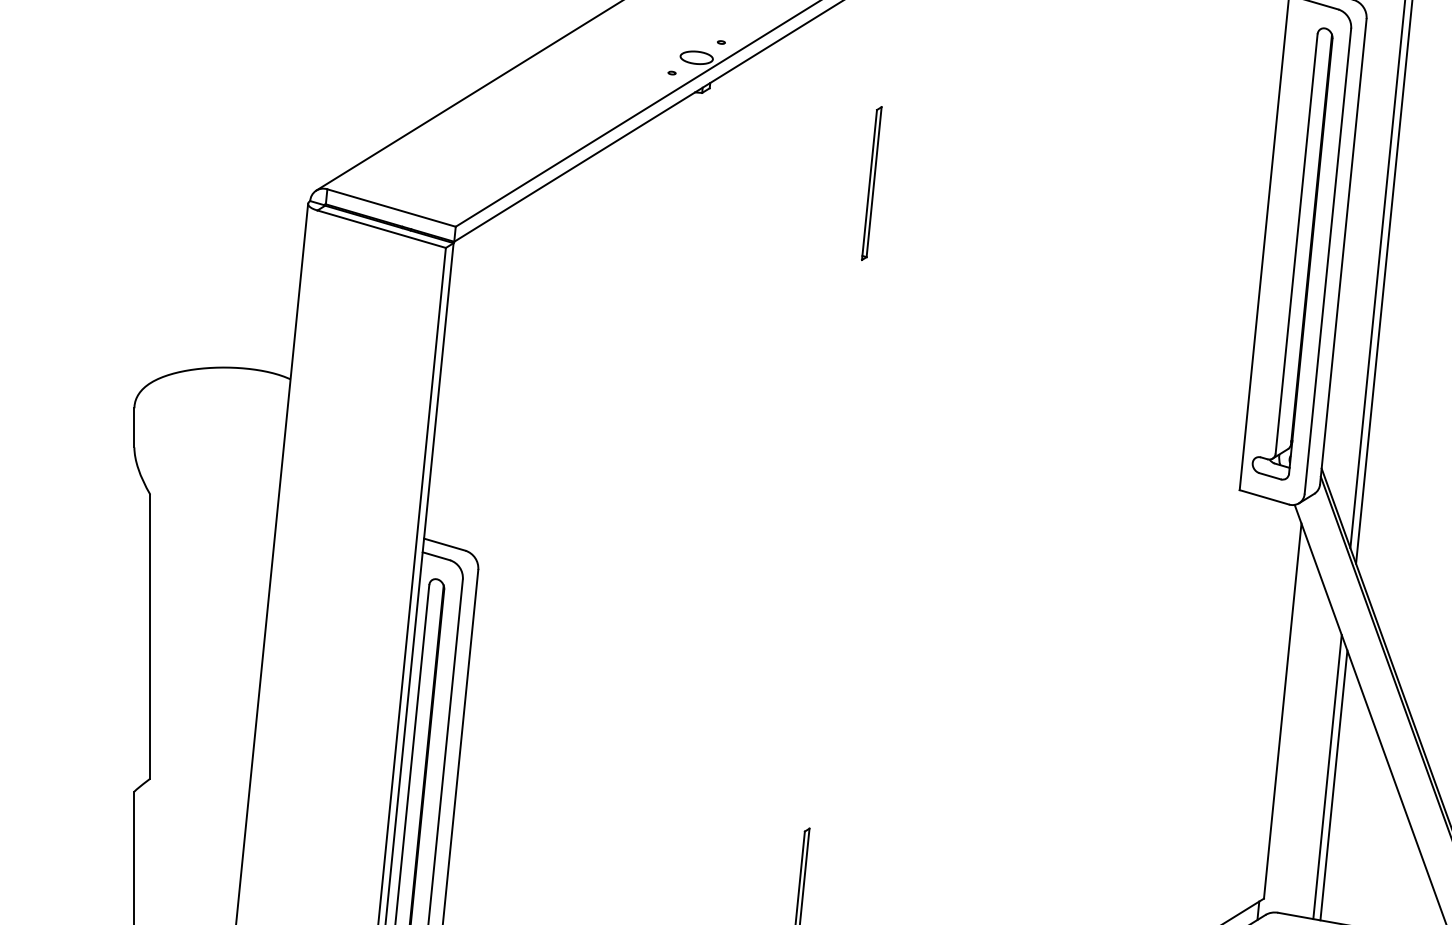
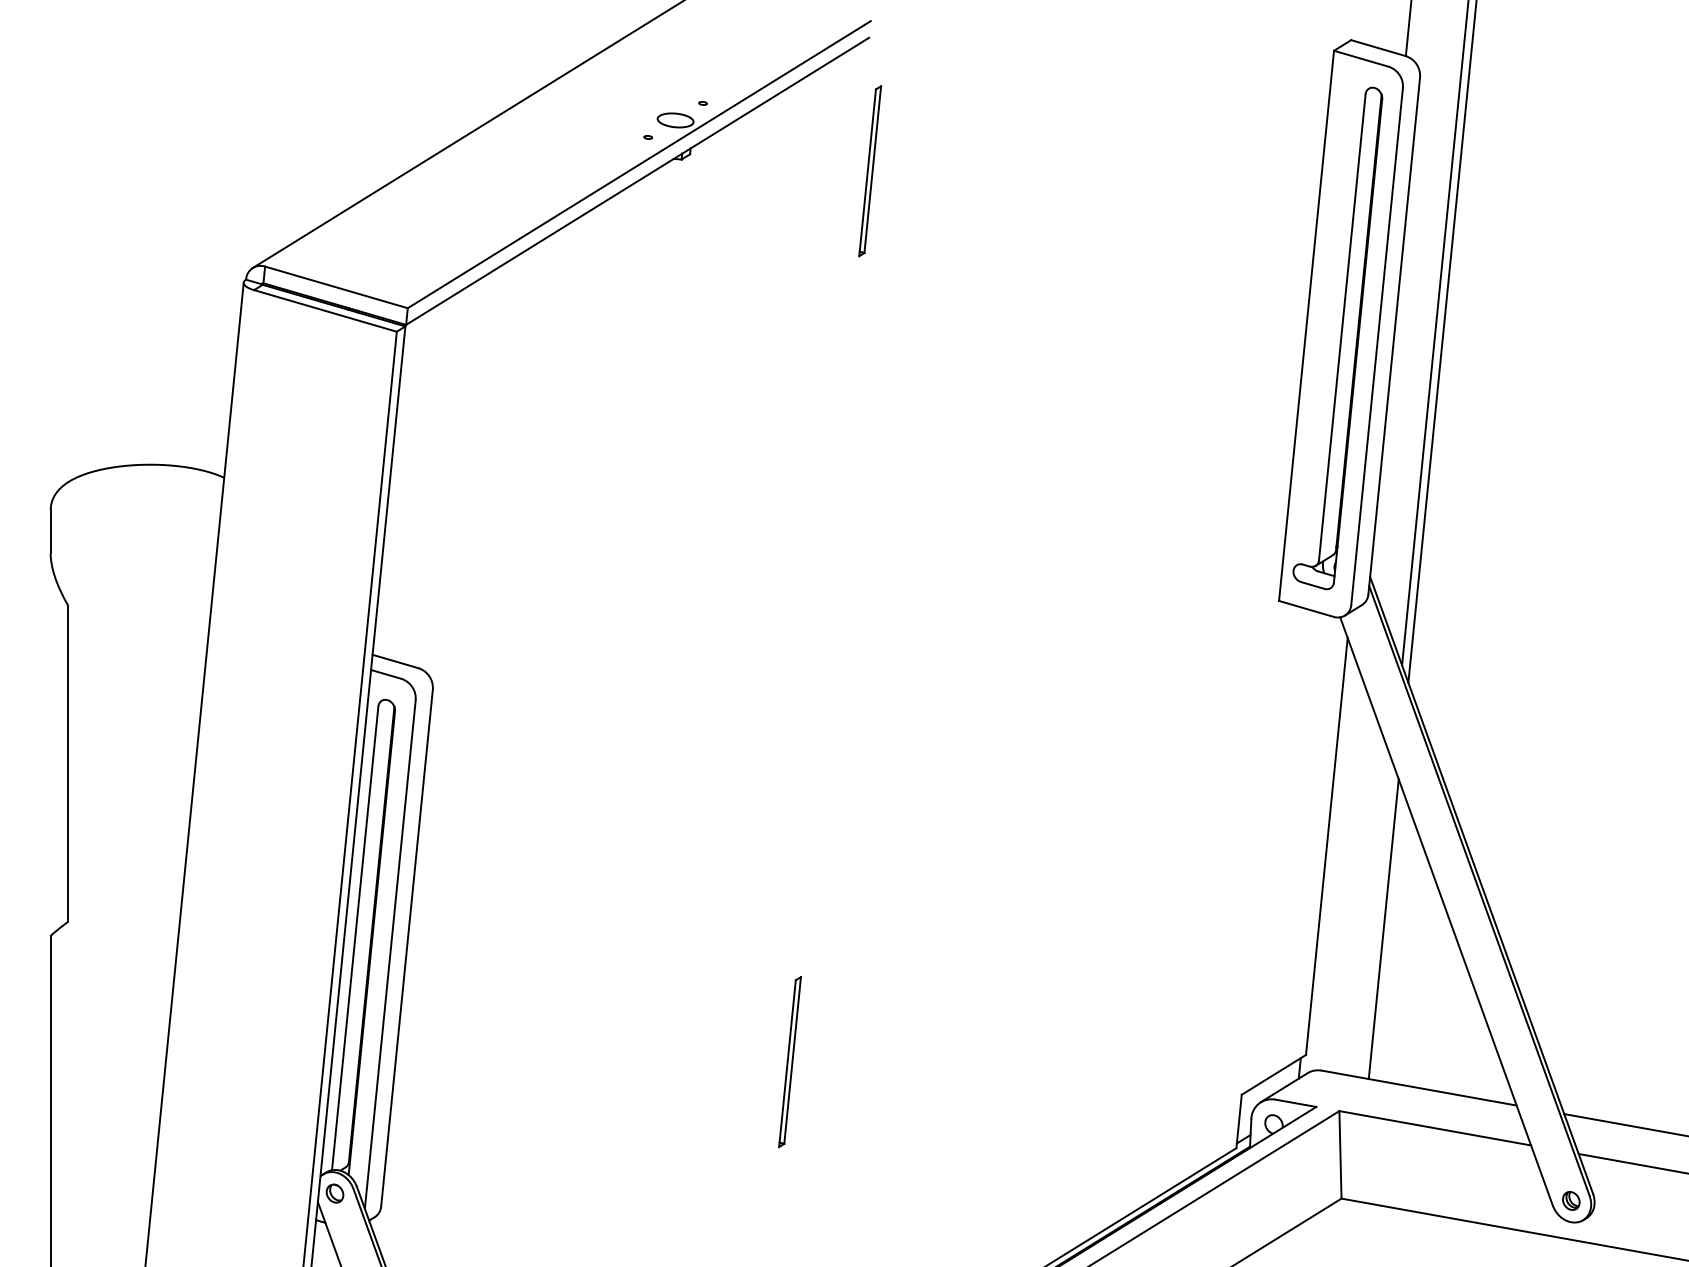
part: (872, 183) -> (870, 171), moved
line: (1327, 776) -> (1376, 919), removed

